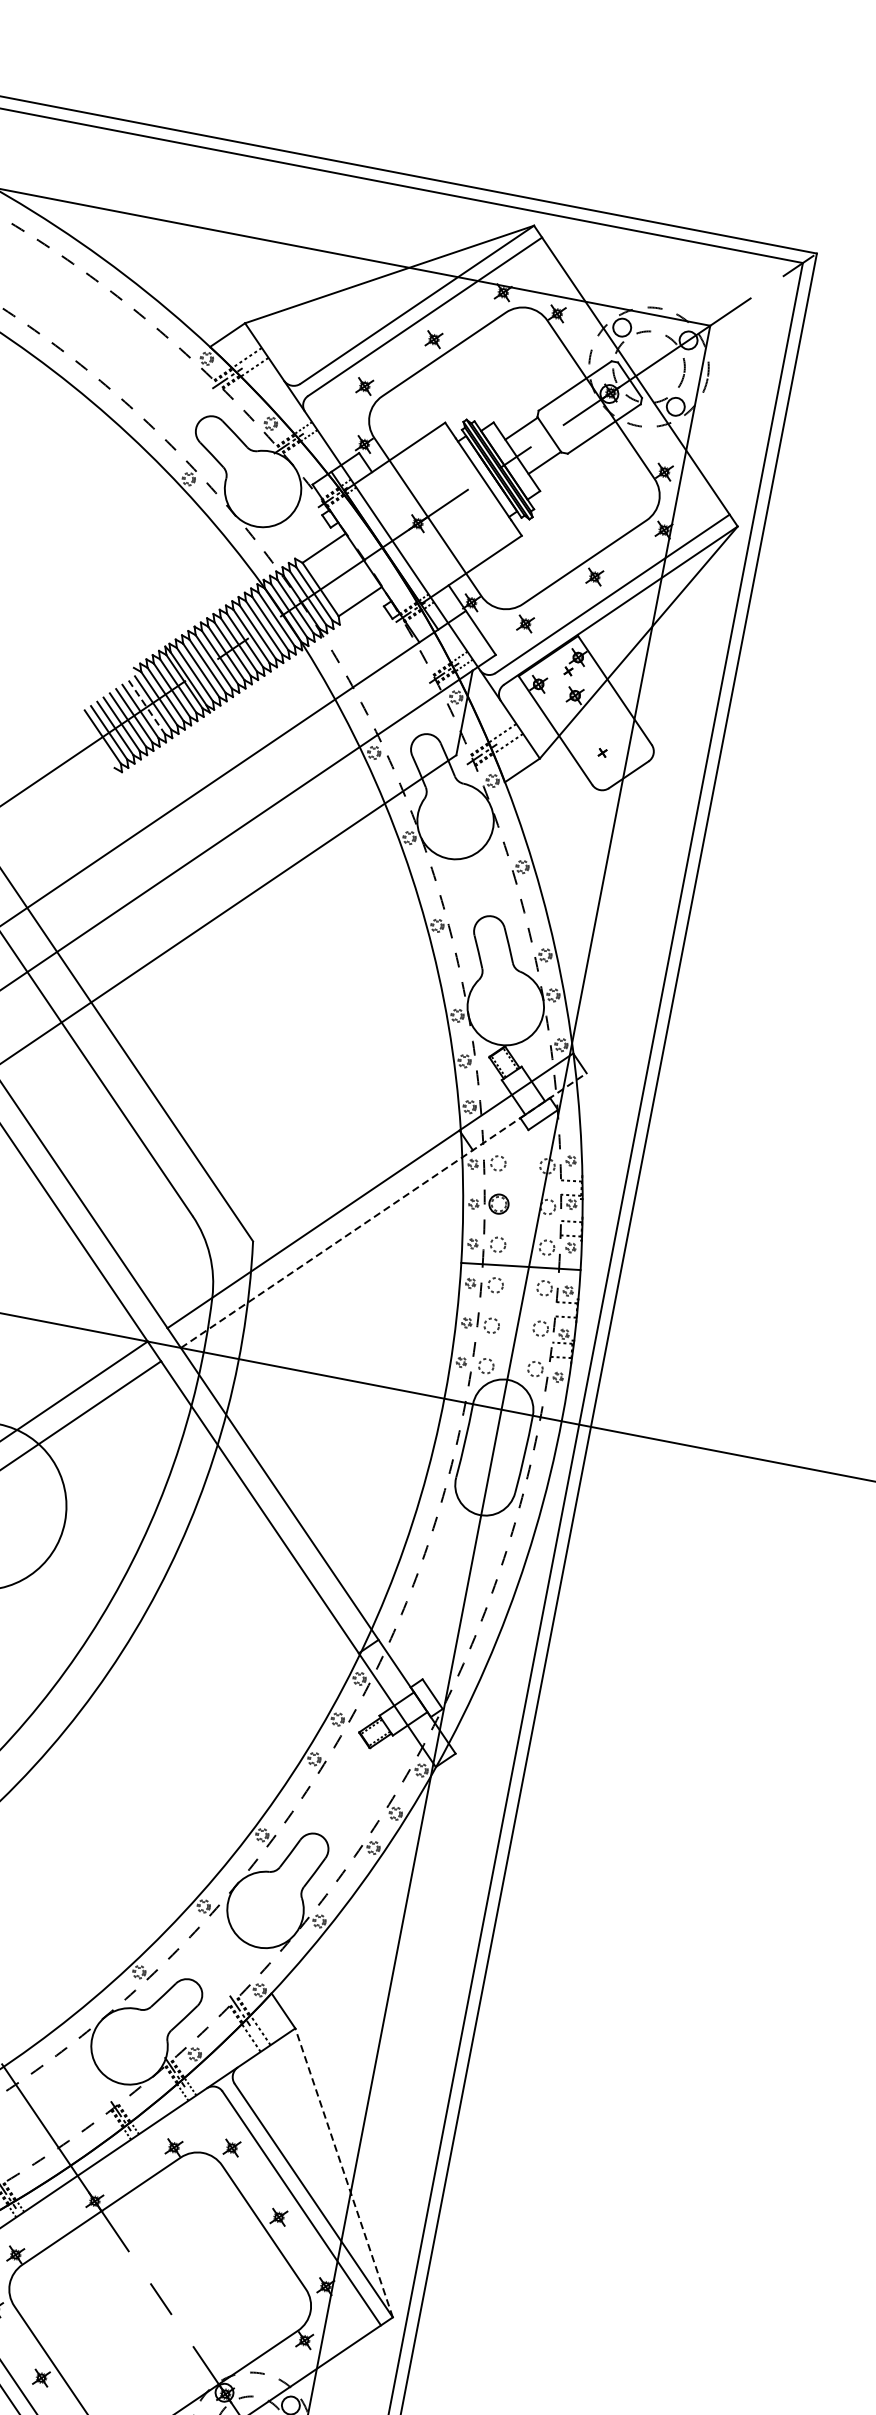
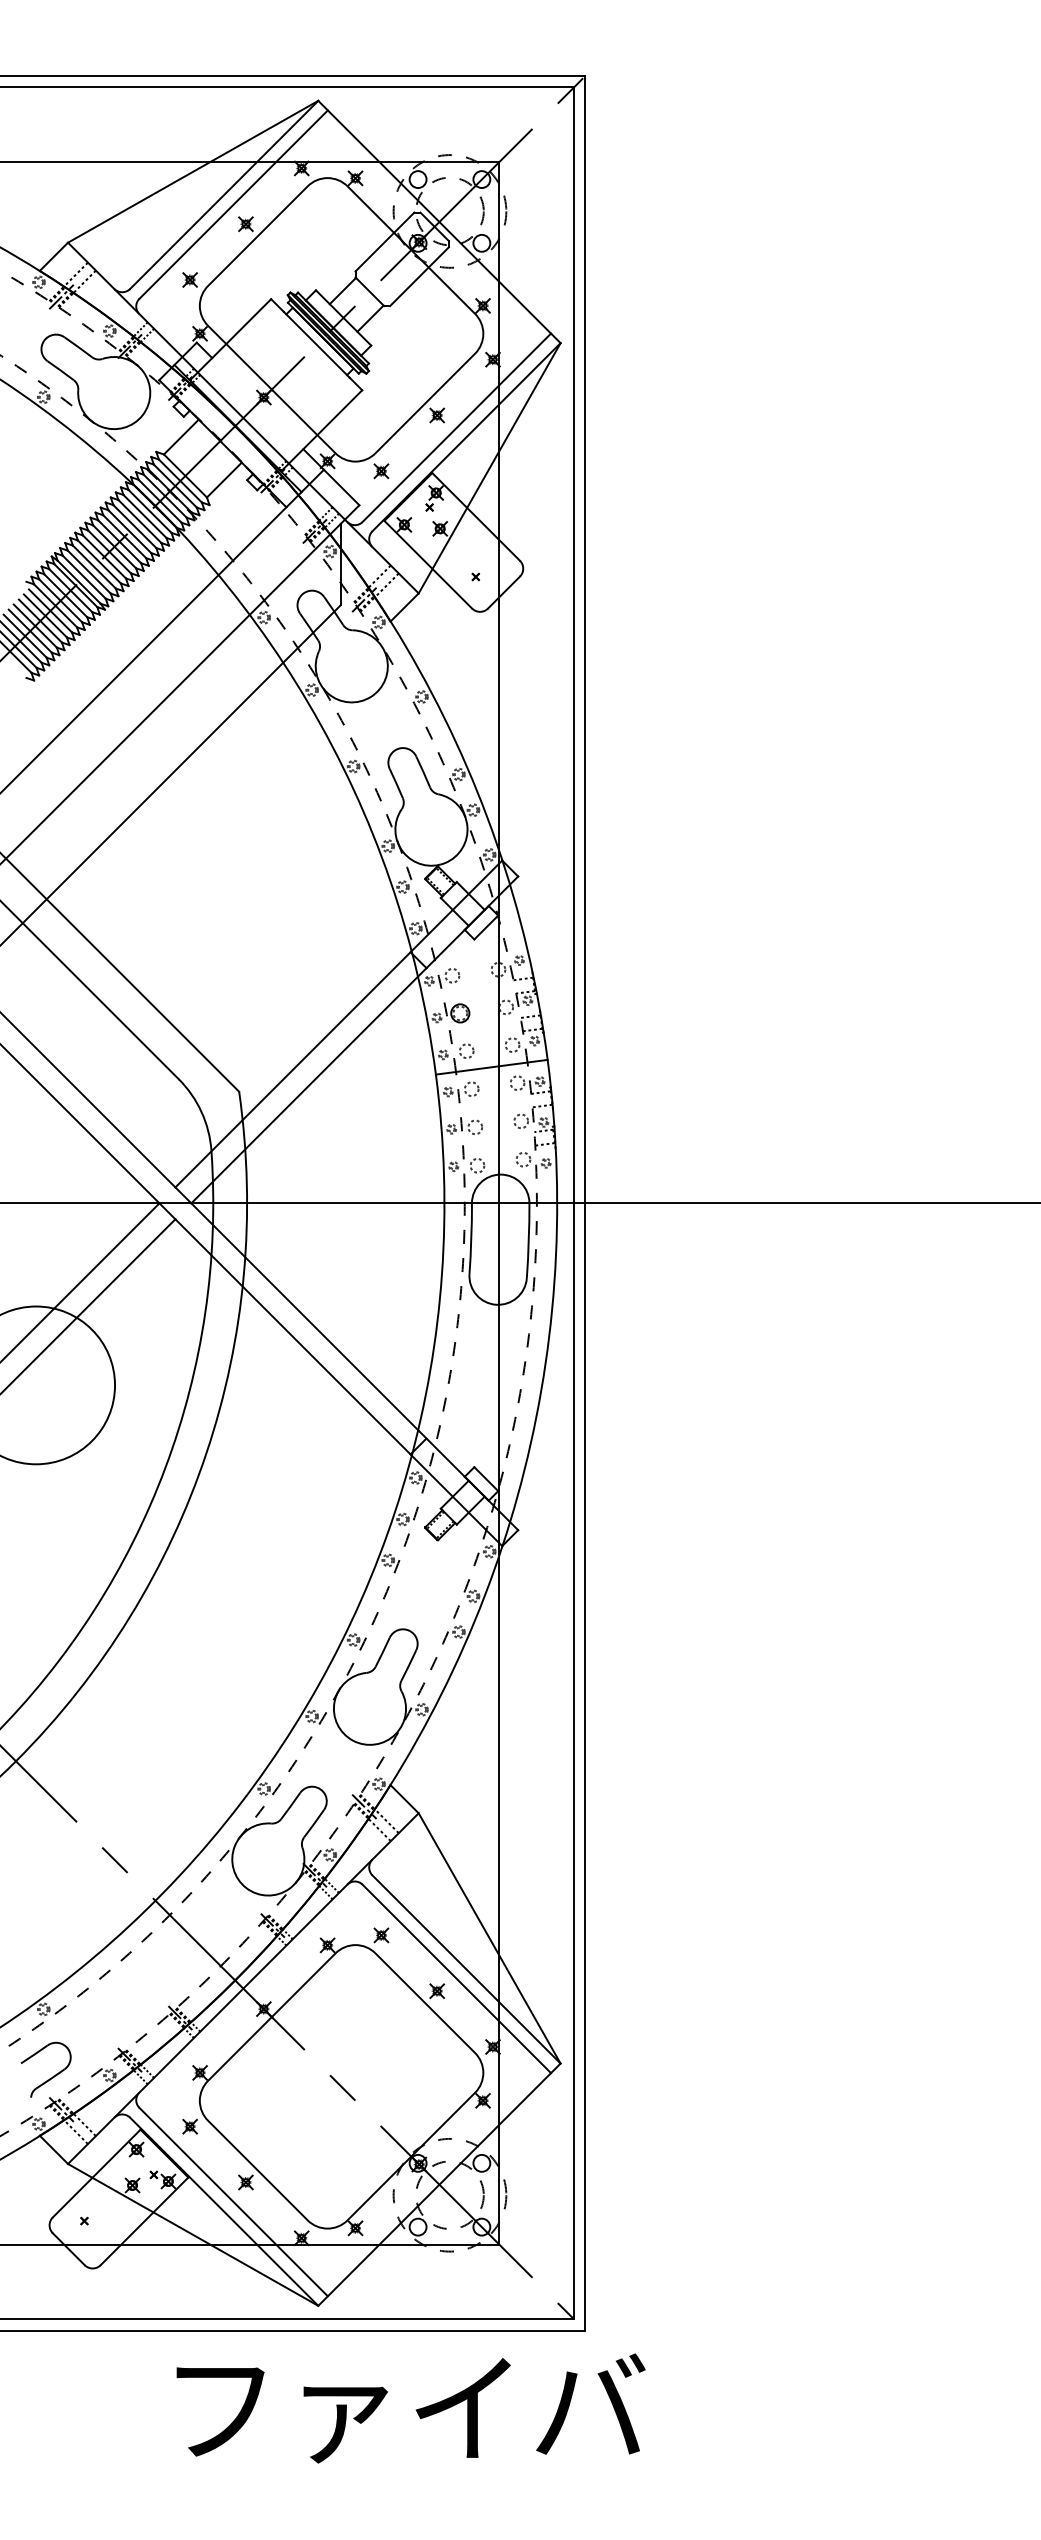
line: (146, 707) -> (45, 616), dashed -> solid
line: (384, 1210) -> (355, 1039), dashed -> solid
line: (343, 2172) -> (489, 1938), dashed -> solid

